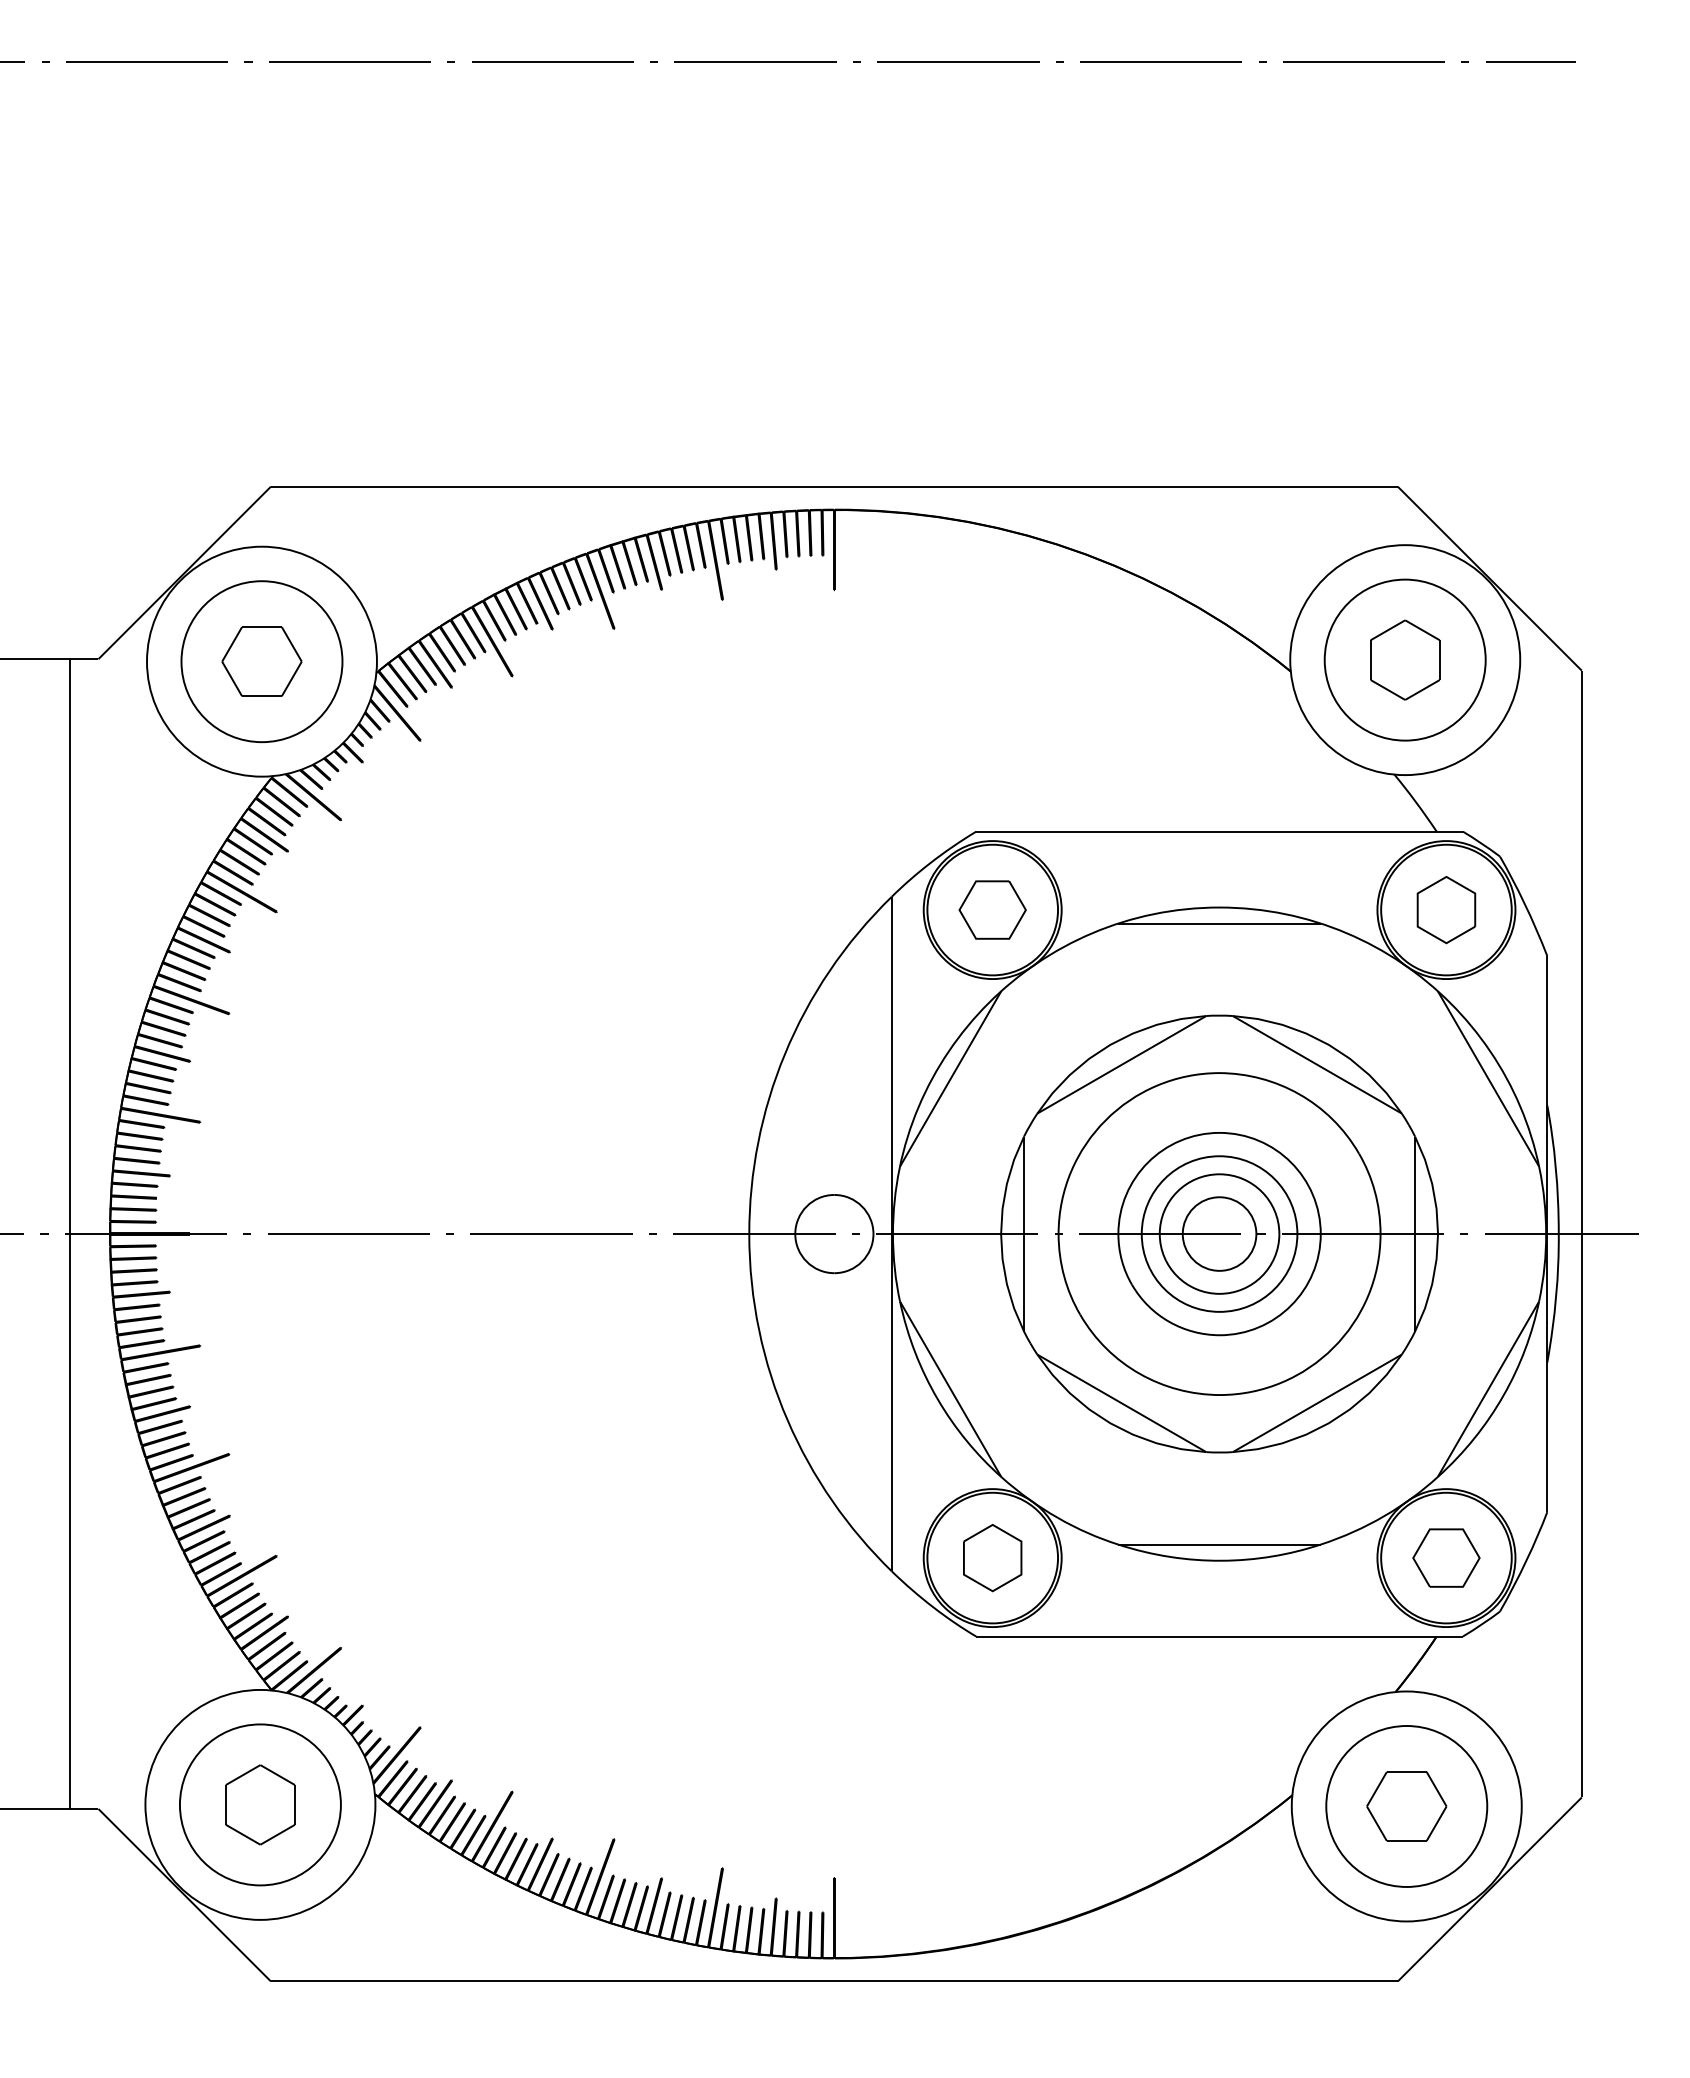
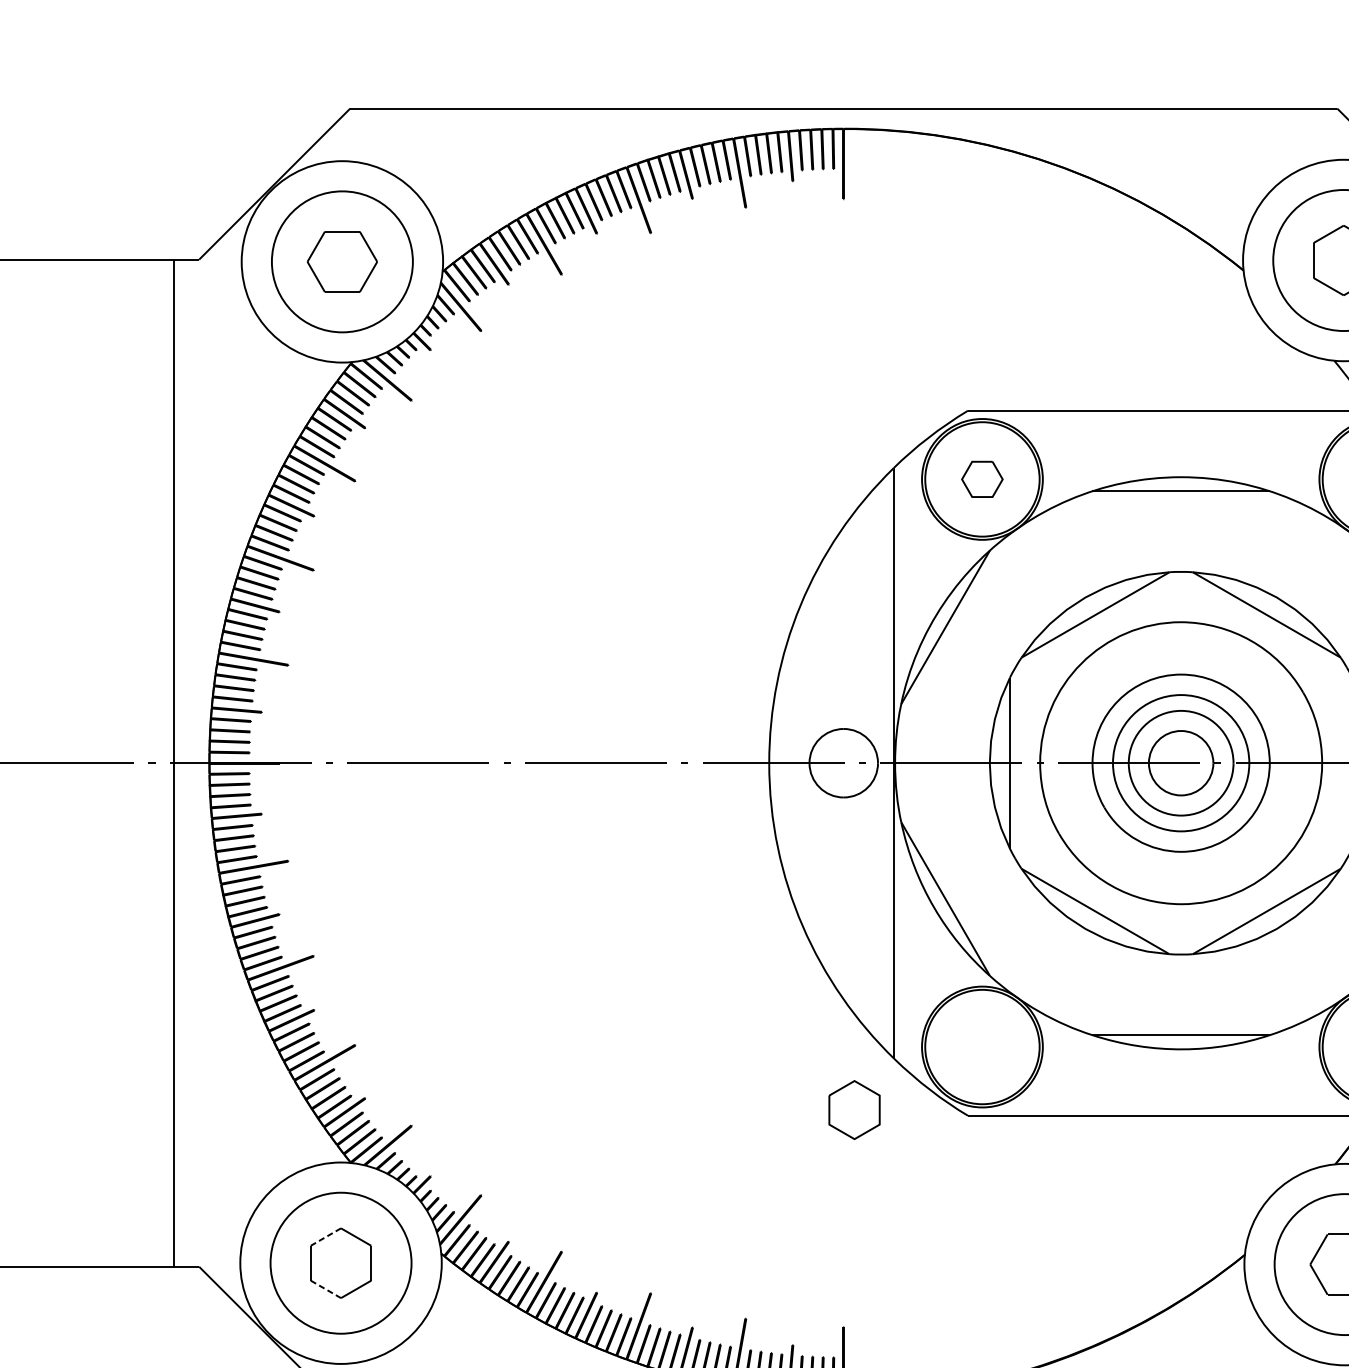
part: (992, 909) -> (982, 478), size x0.7
part: (992, 1558) -> (854, 1110), moved
line: (243, 1775) -> (326, 1237), solid -> dashed
line: (243, 1834) -> (326, 1289), solid -> dashed

